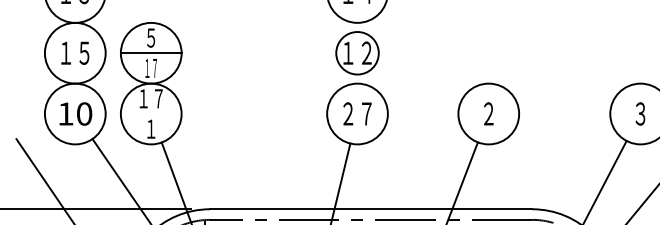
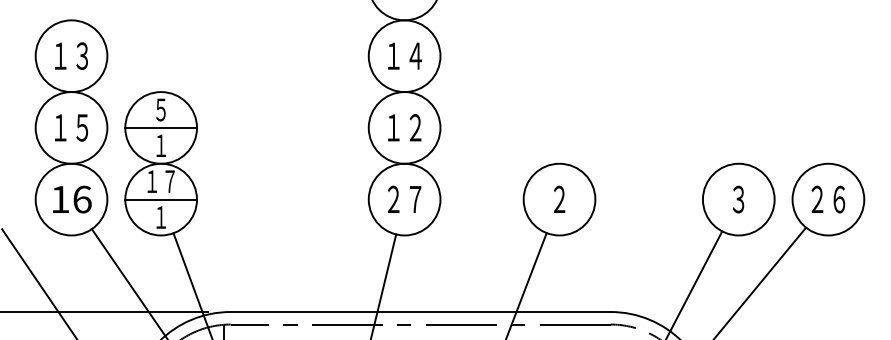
circle: (357, 52) -> (404, 127), size x1.43
text: (150, 68) -> (160, 145), １７ -> １
text: (84, 113) -> (82, 199), 10 -> 16
line: (151, 113) -> (161, 199), added

